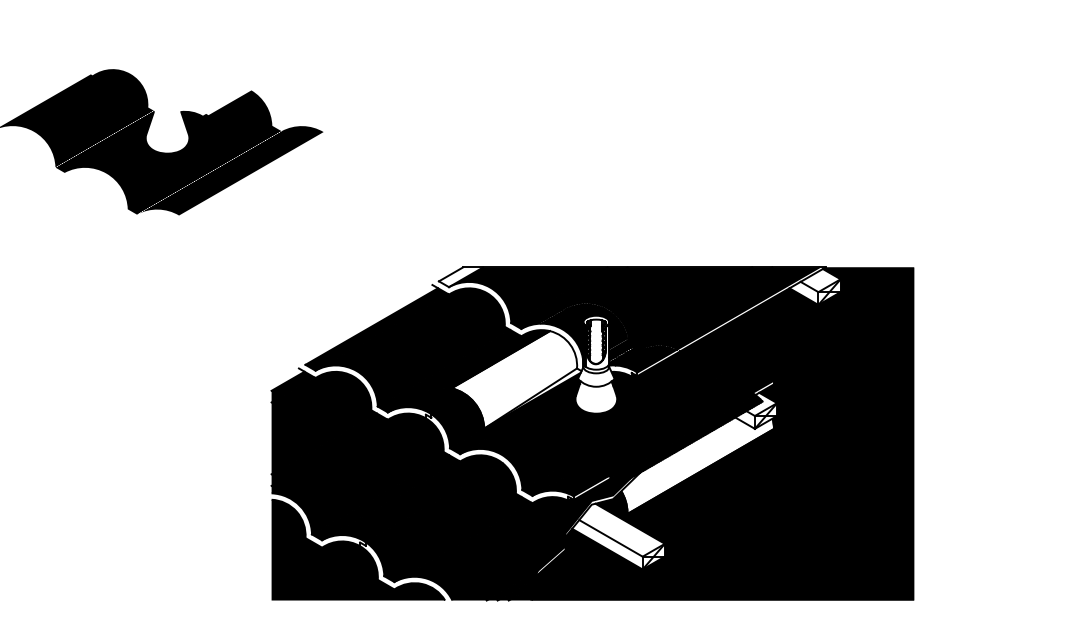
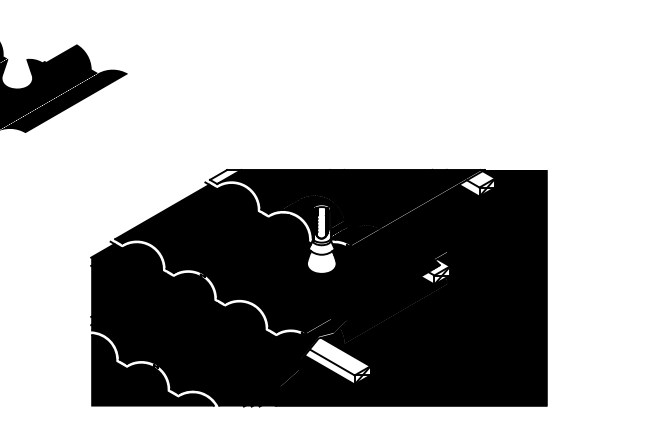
fill: (516, 379) -> (265, 249), added
fill: (697, 462) -> (393, 308), added

